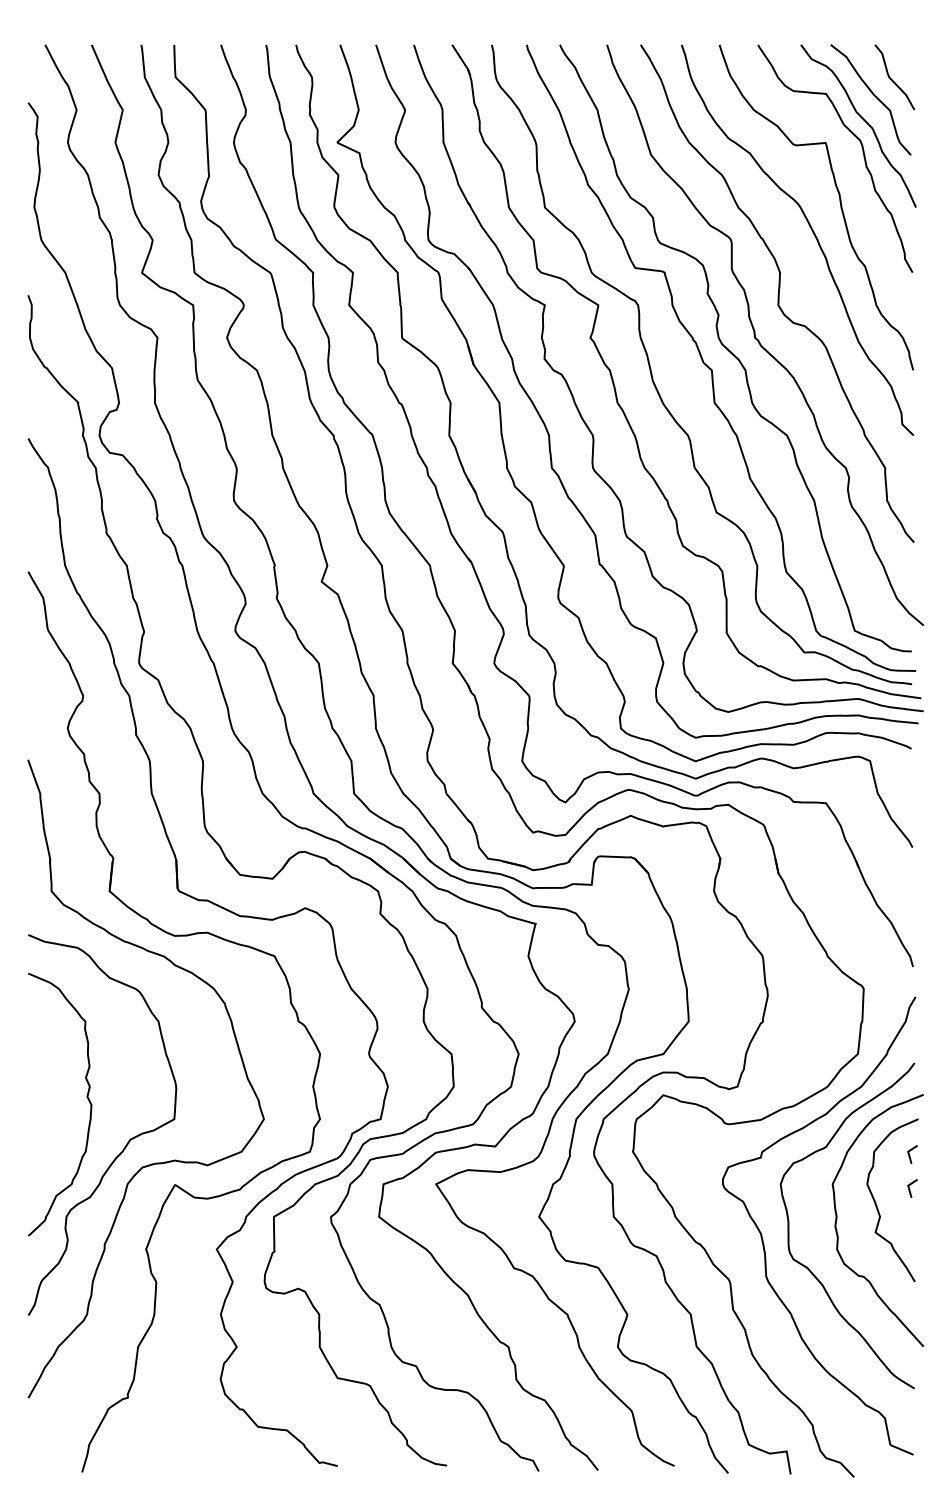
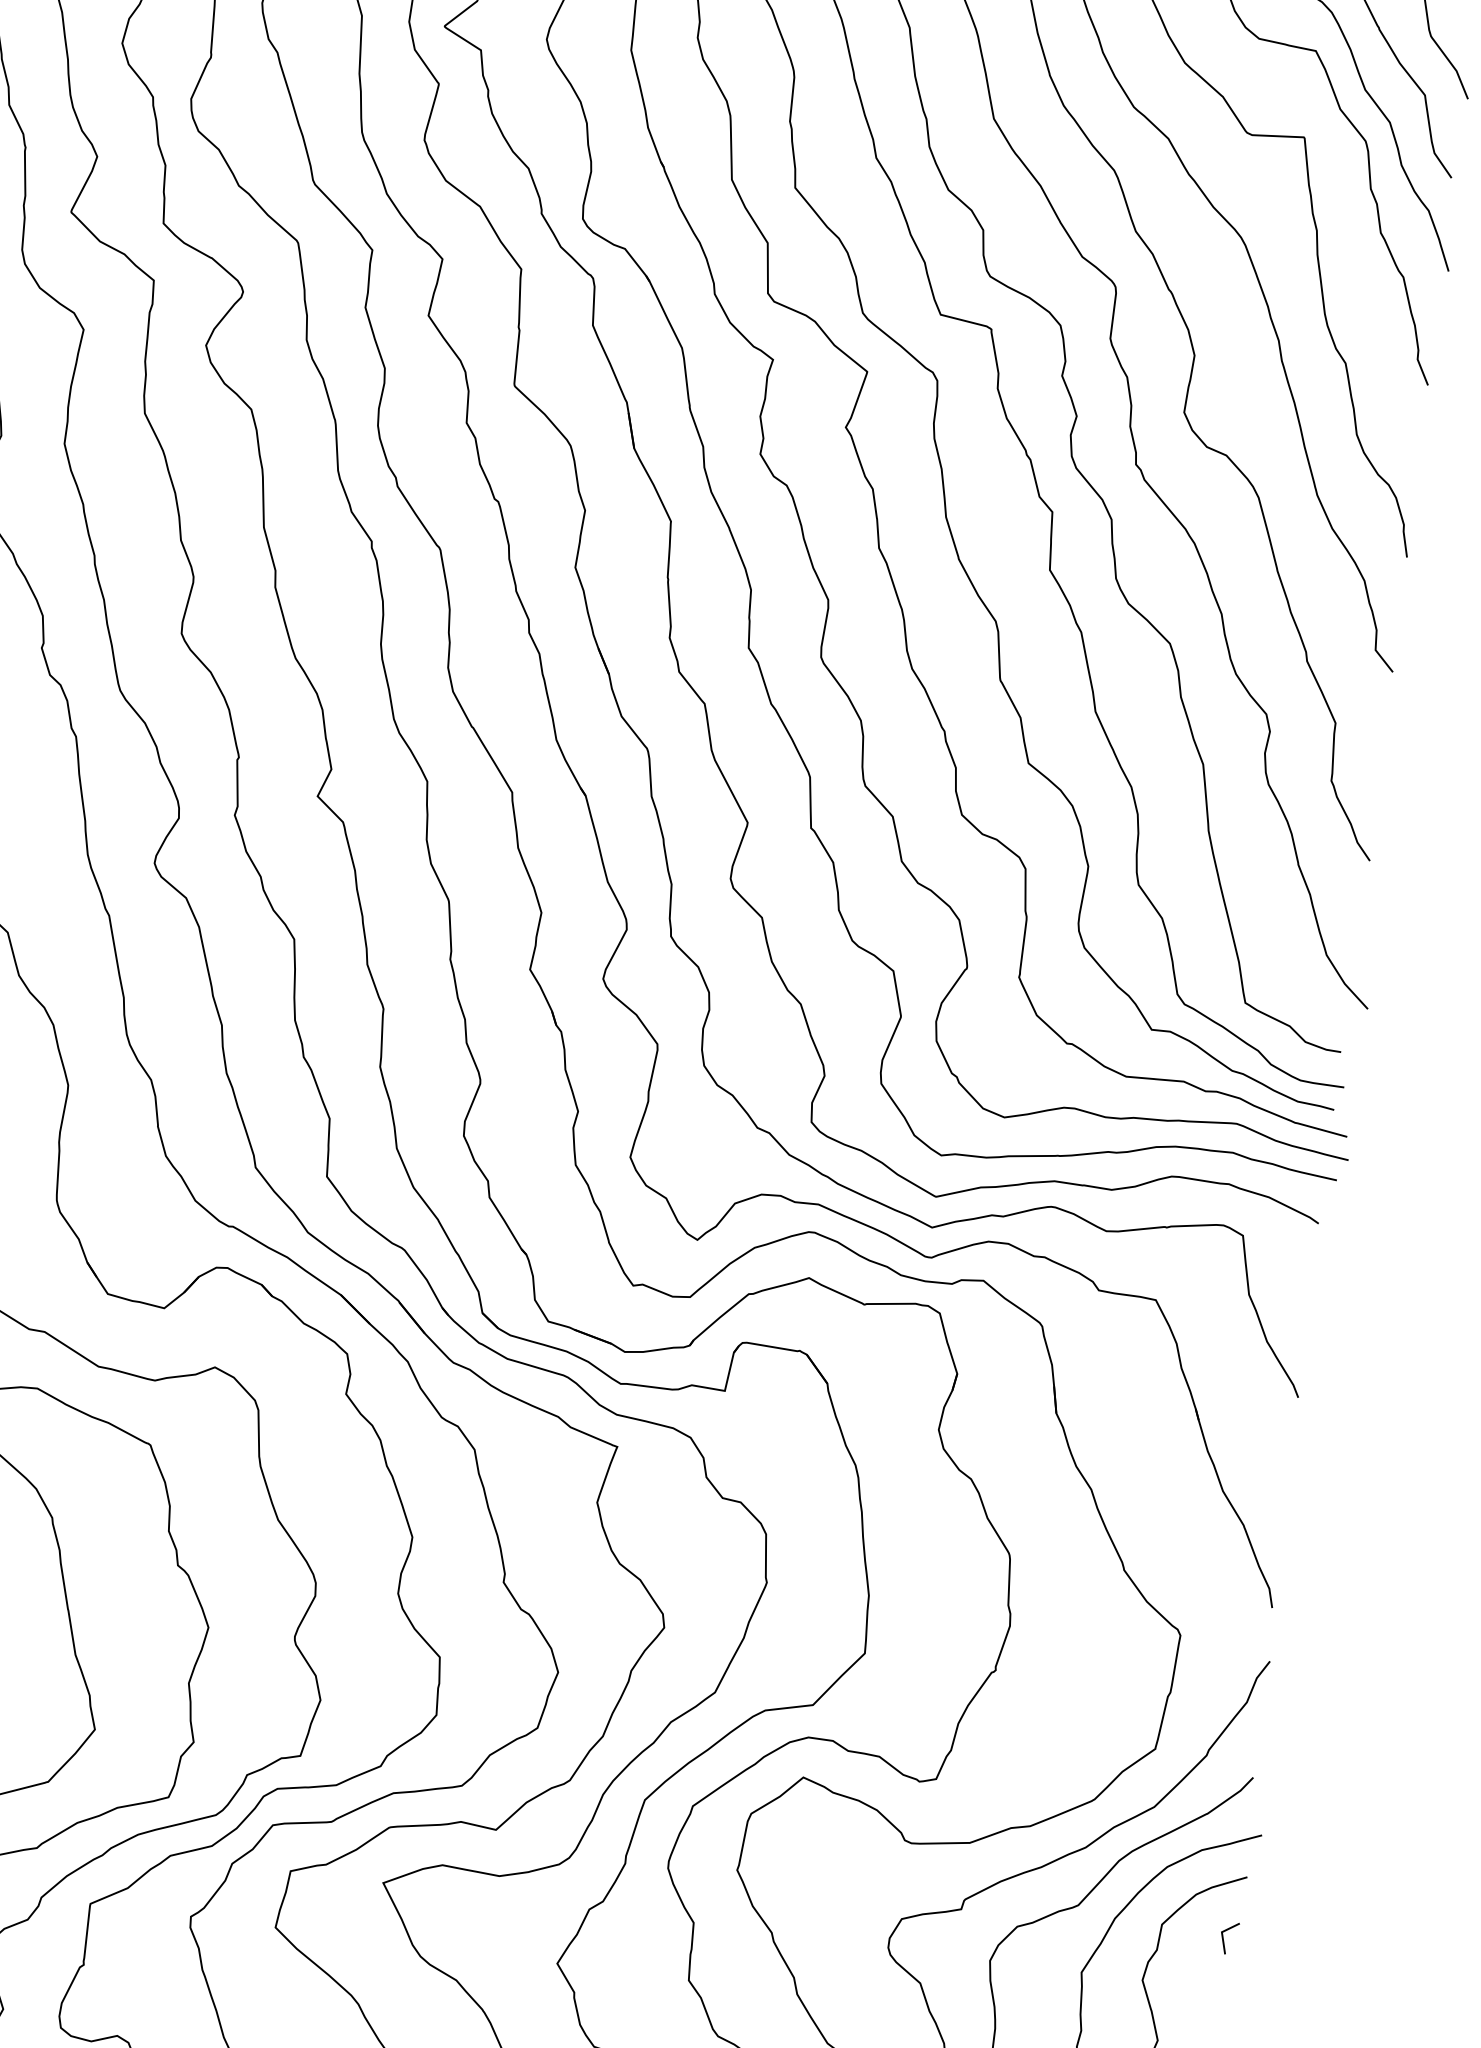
line: (910, 1189) -> (1217, 1999), removed

